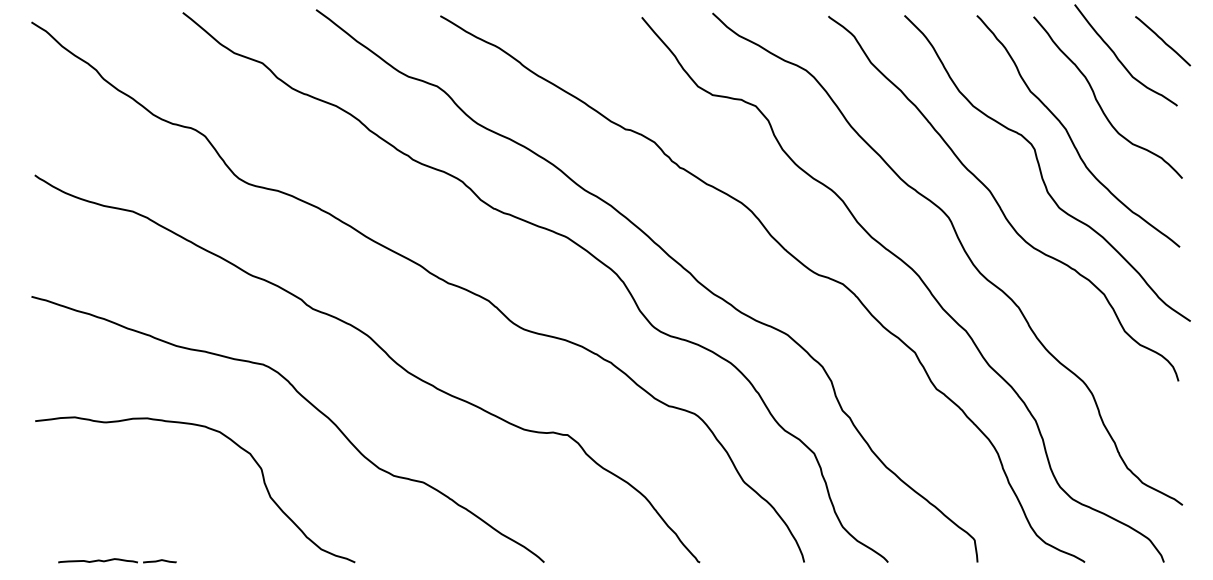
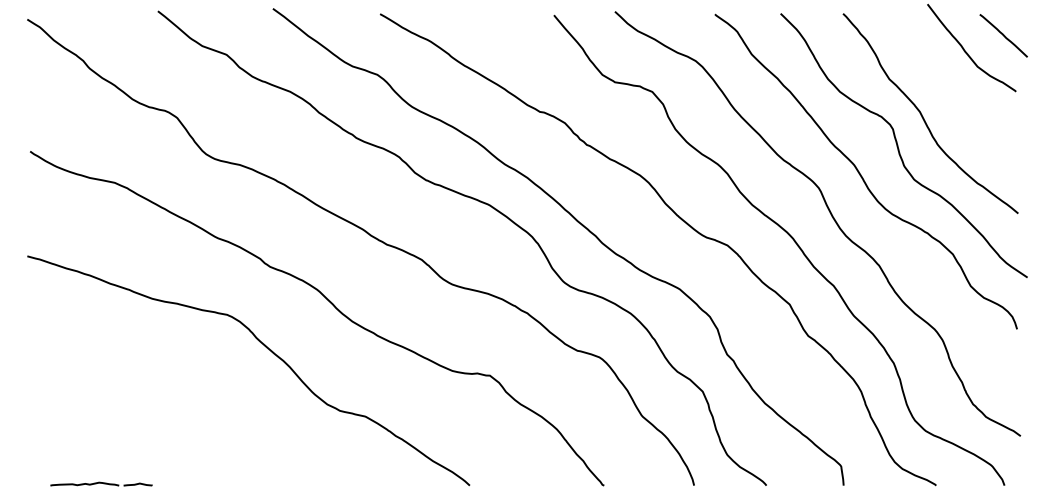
curve: (1098, 101) -> (948, 87), removed
curve: (232, 442) -> (200, 382), removed

